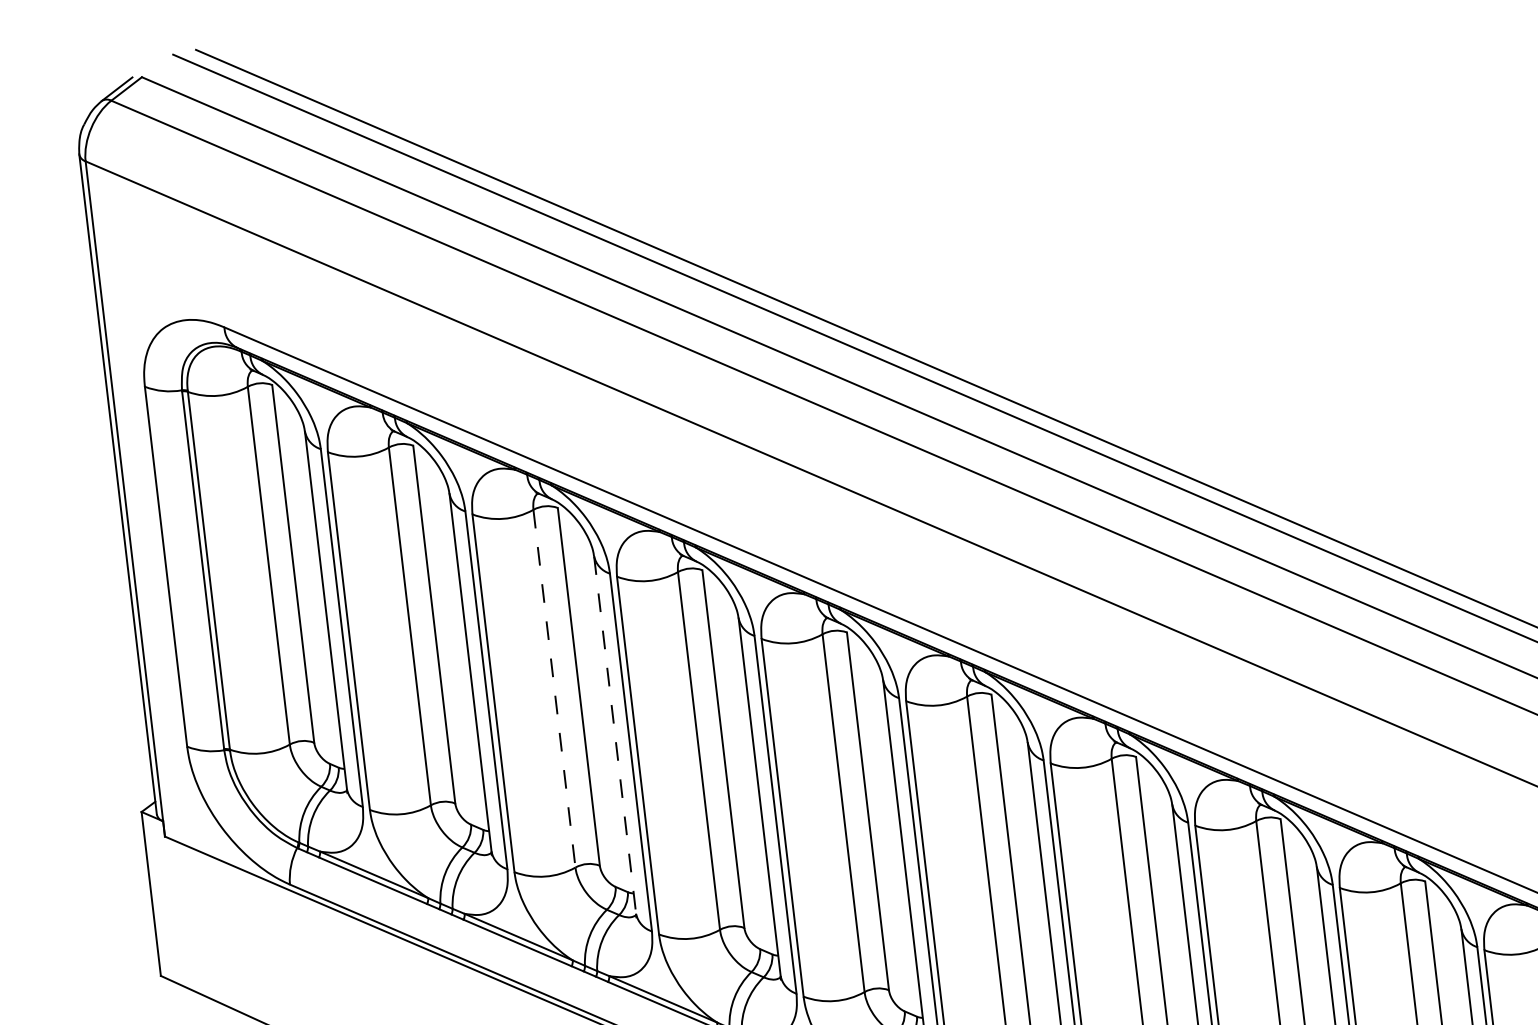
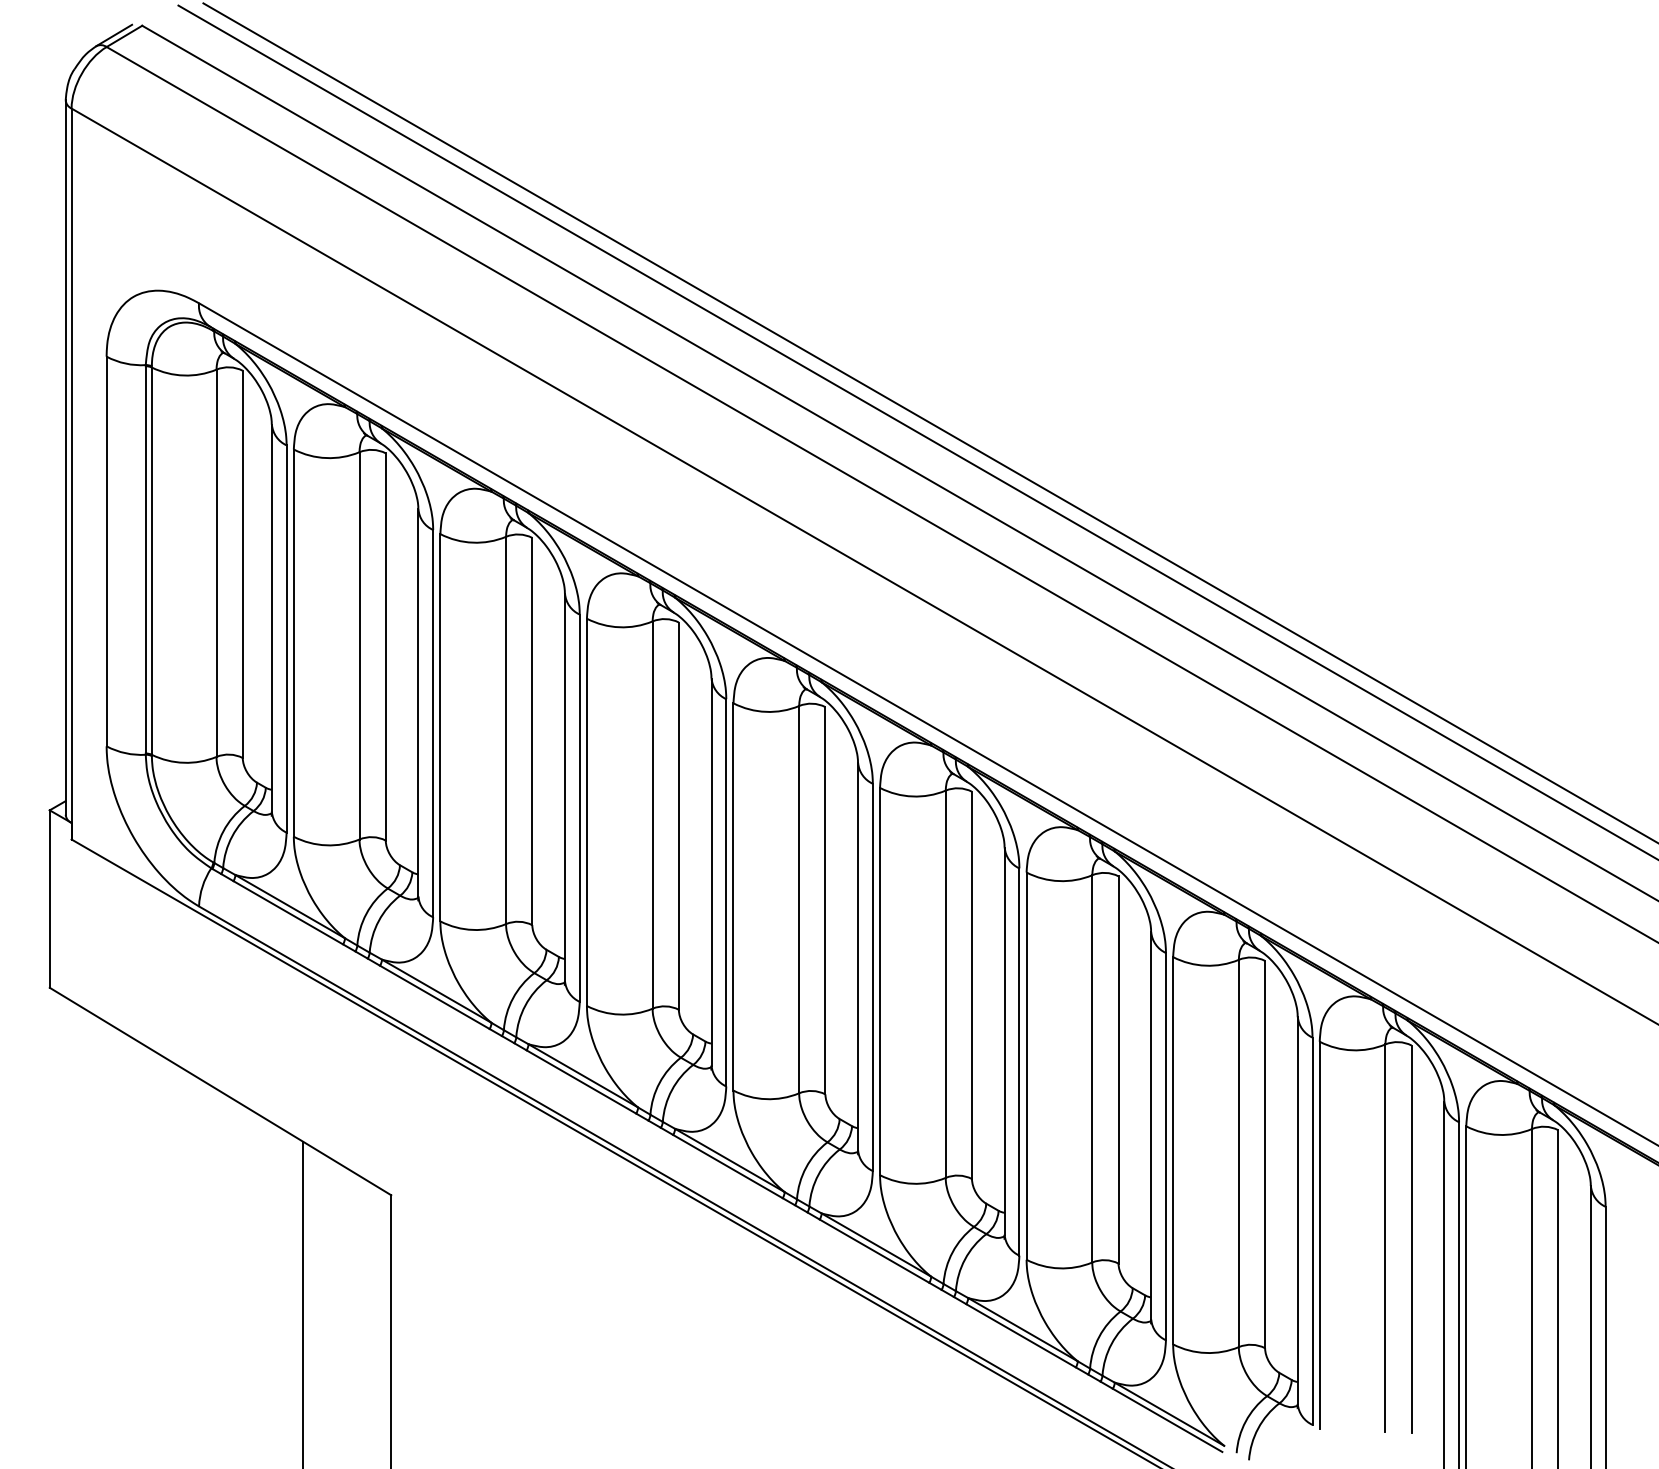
line: (554, 688) -> (506, 730), dashed -> solid
line: (615, 734) -> (565, 787), dashed -> solid

